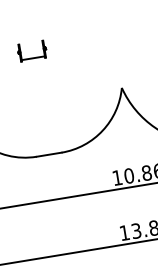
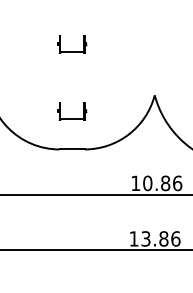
part: (44, 124) -> (72, 118), added

